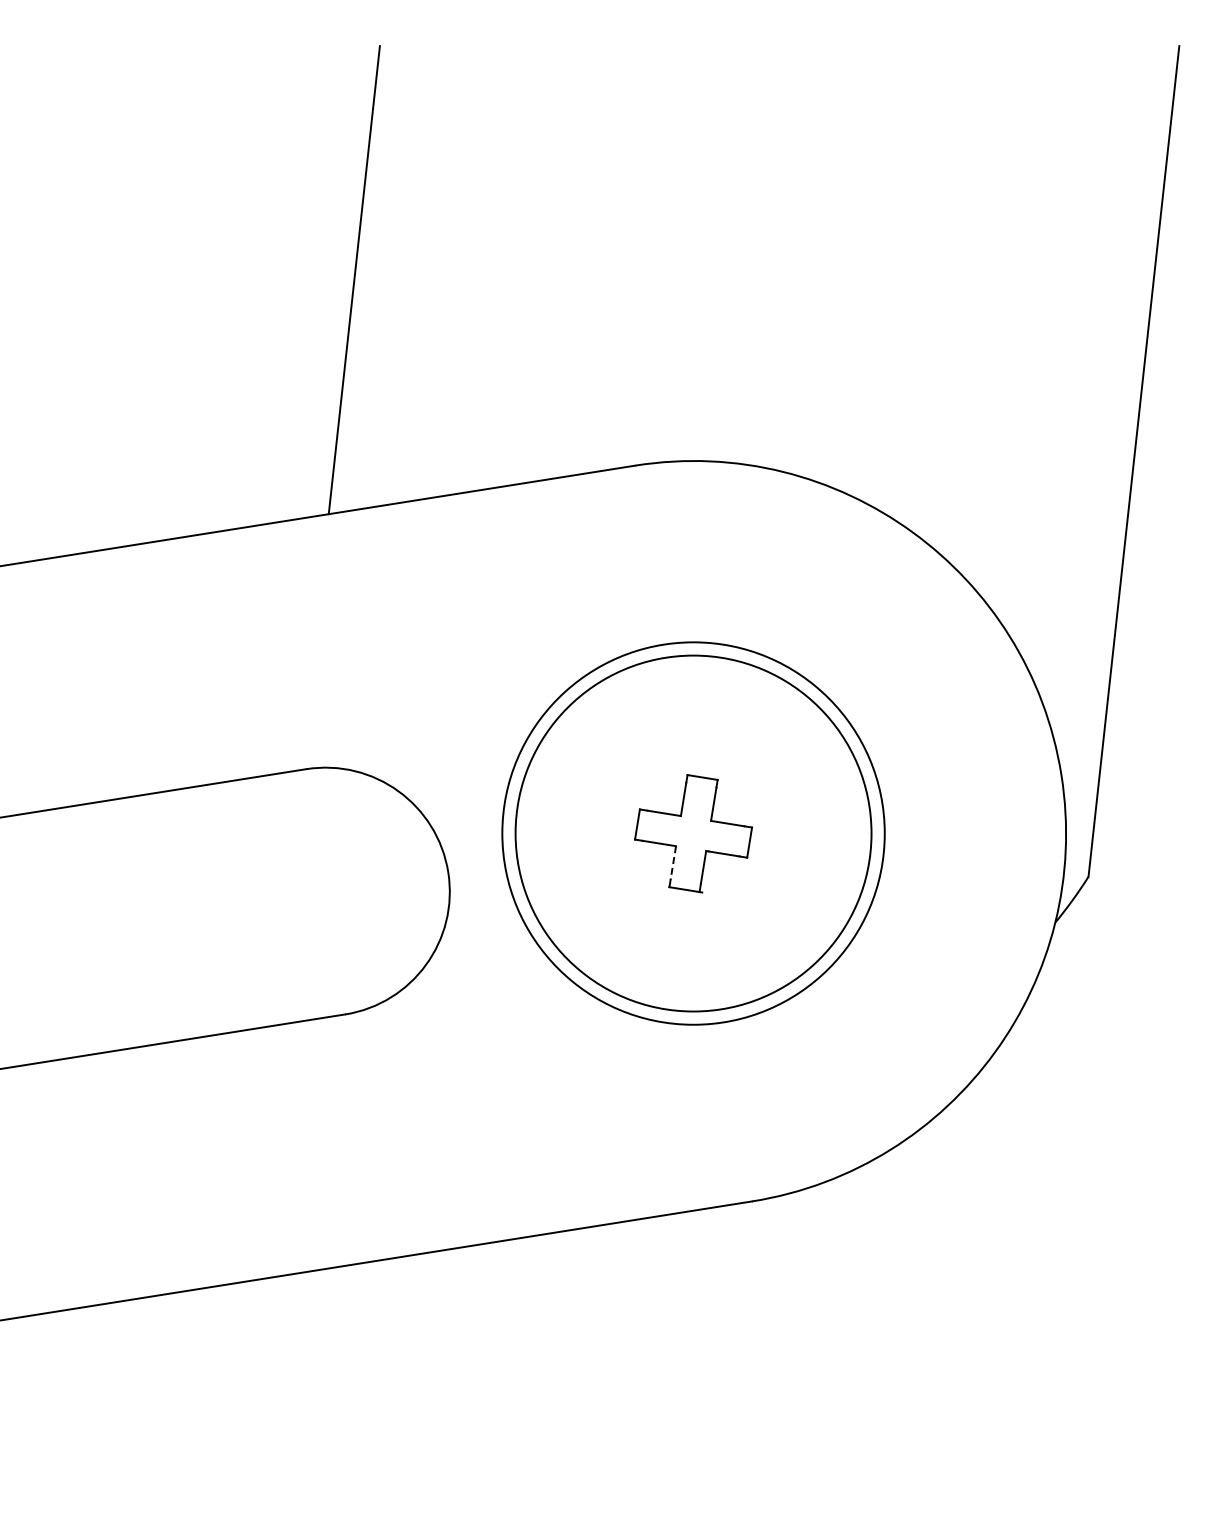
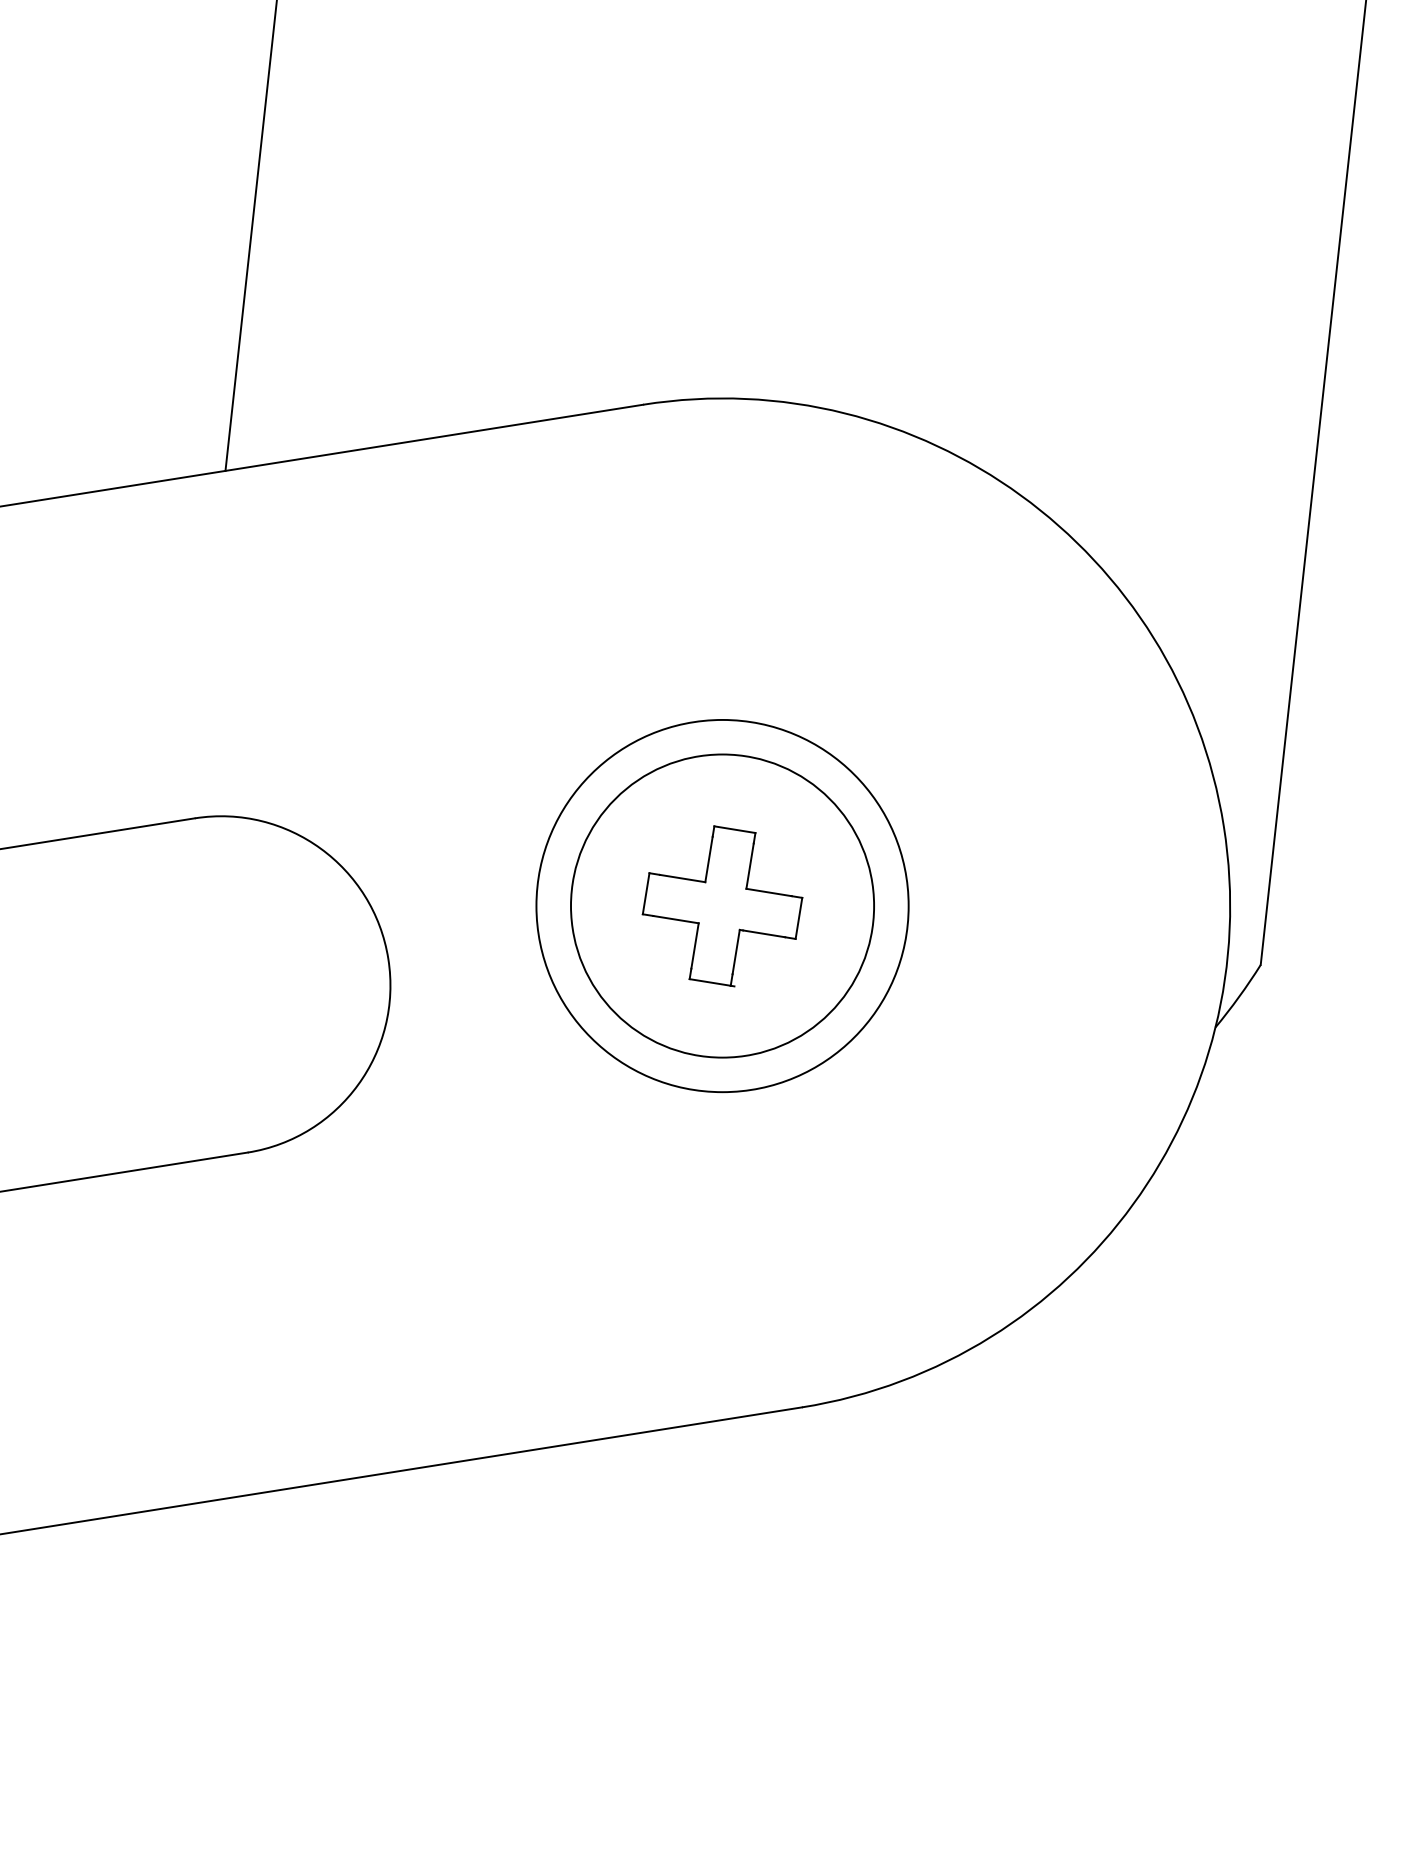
circle: (693, 833) -> (722, 905), size x0.62
circle: (693, 833) -> (722, 905), size x0.71
line: (673, 862) -> (695, 945), dashed -> solid

